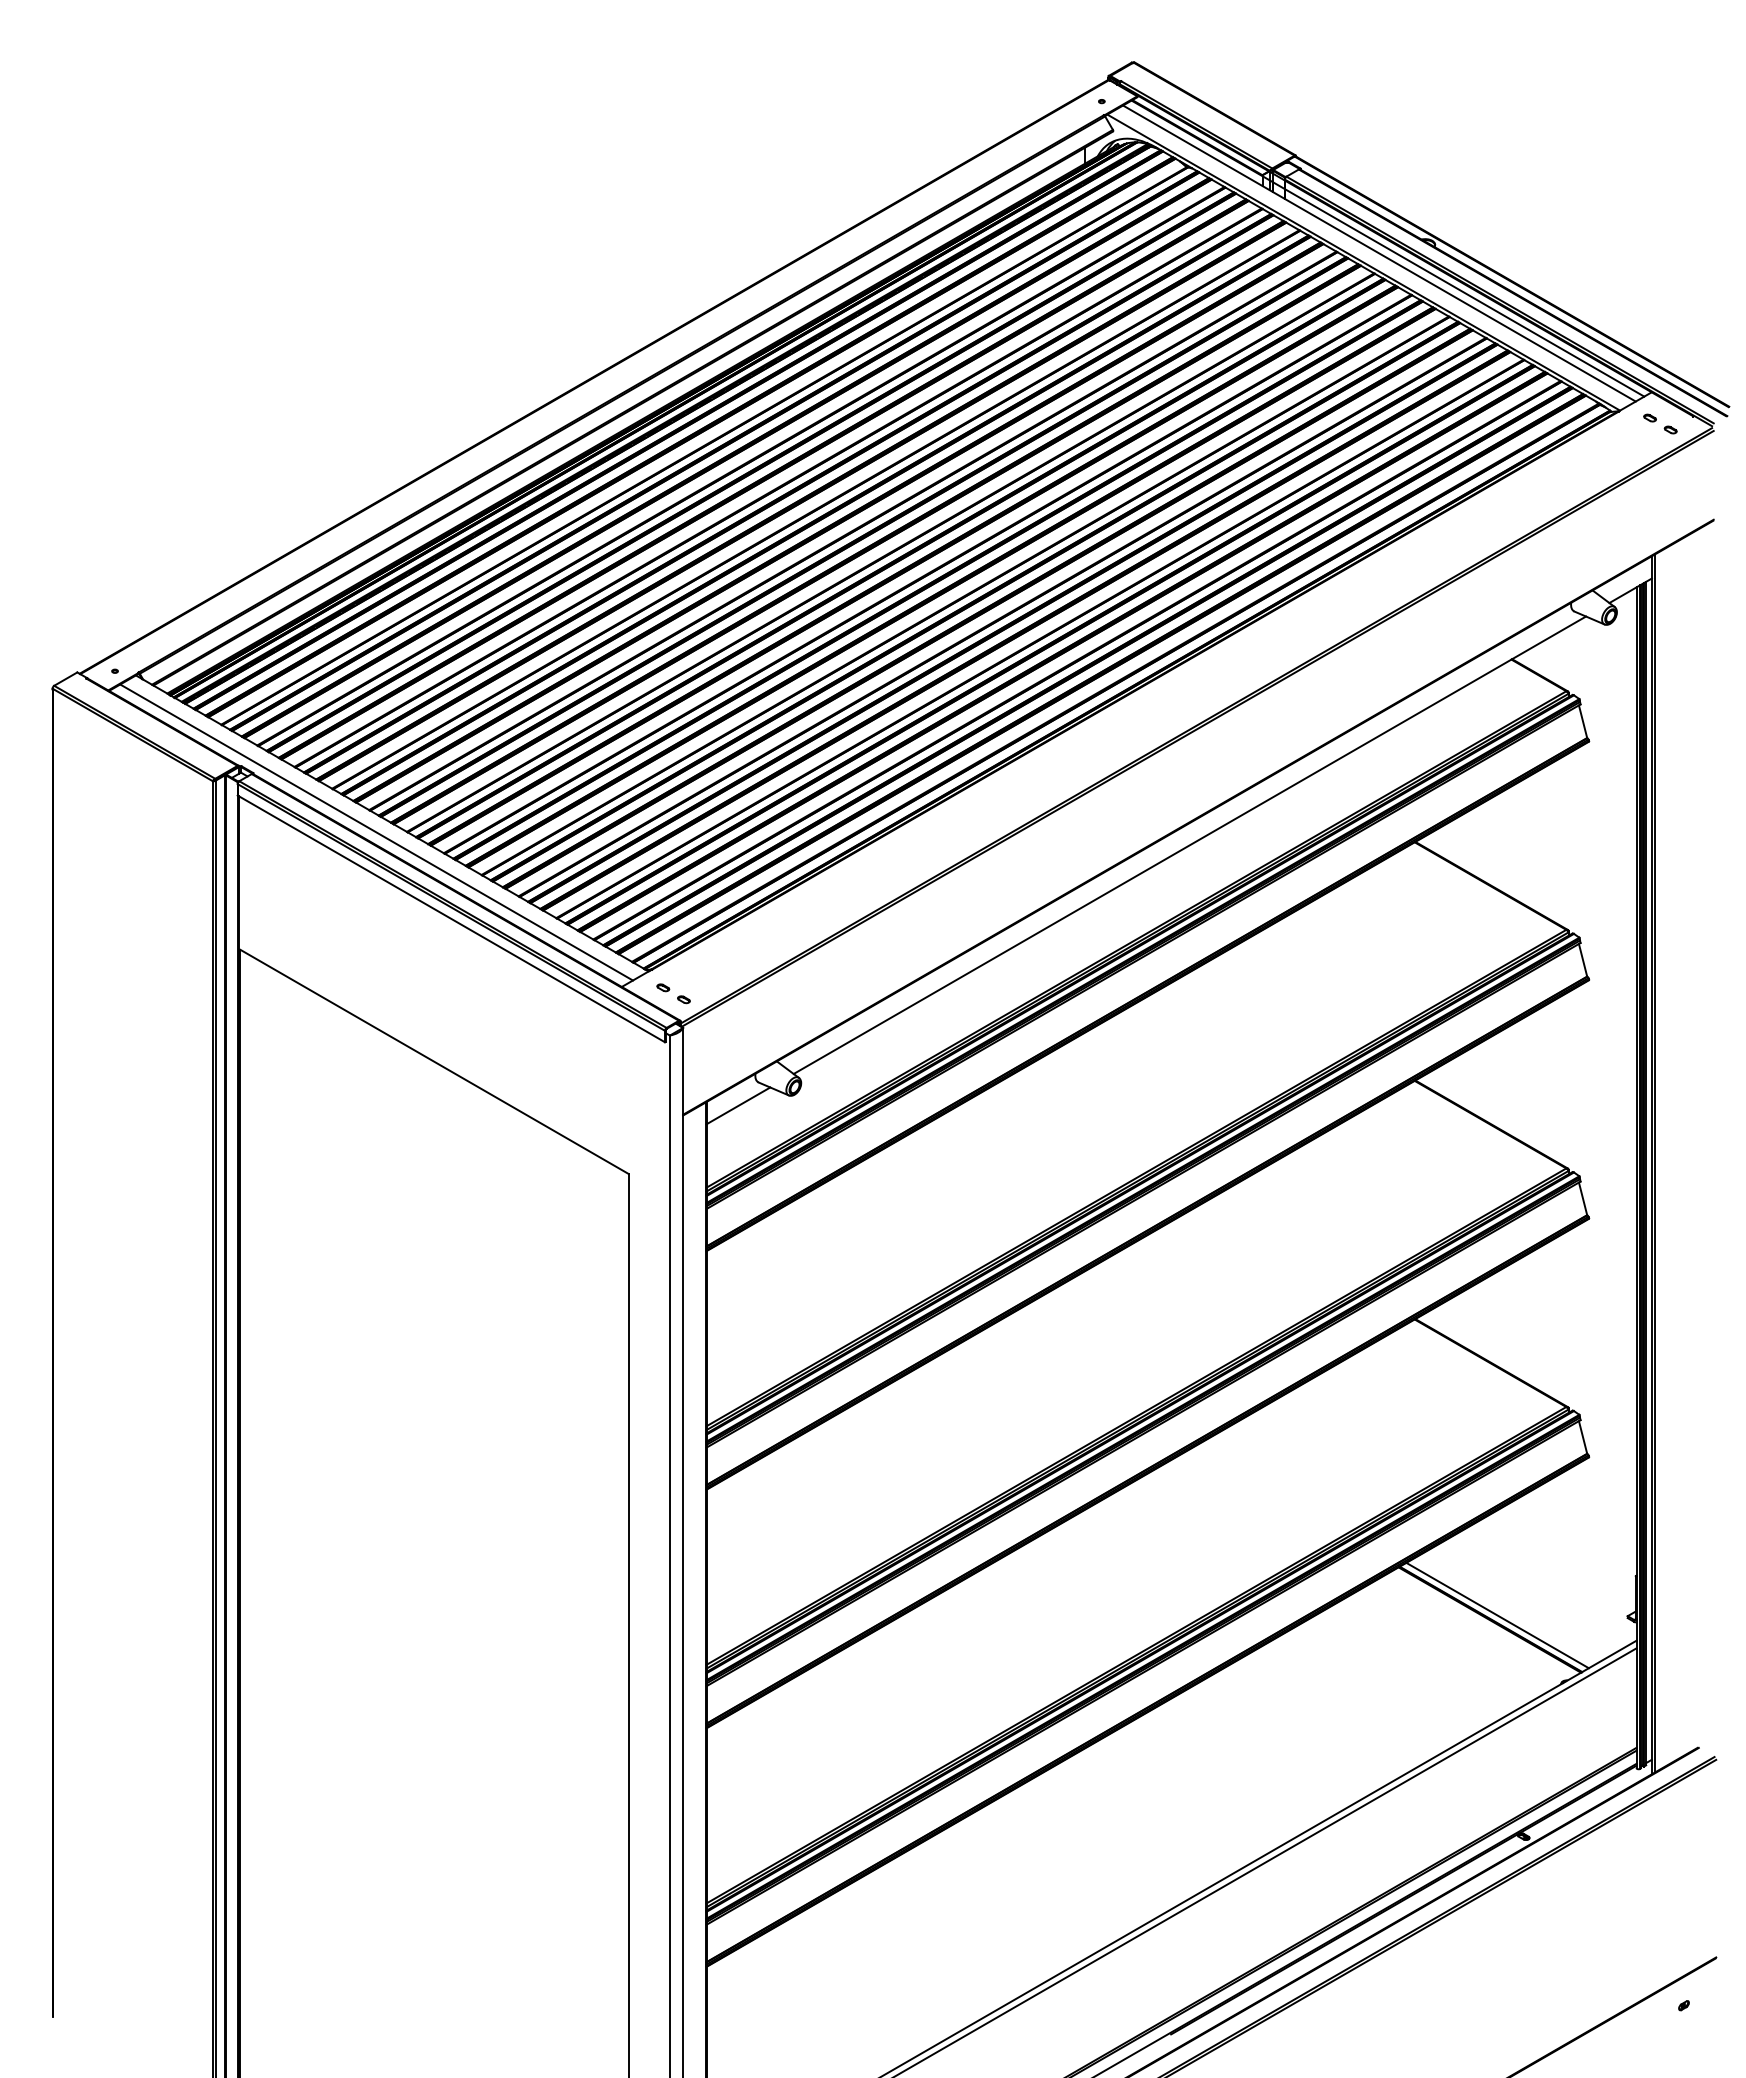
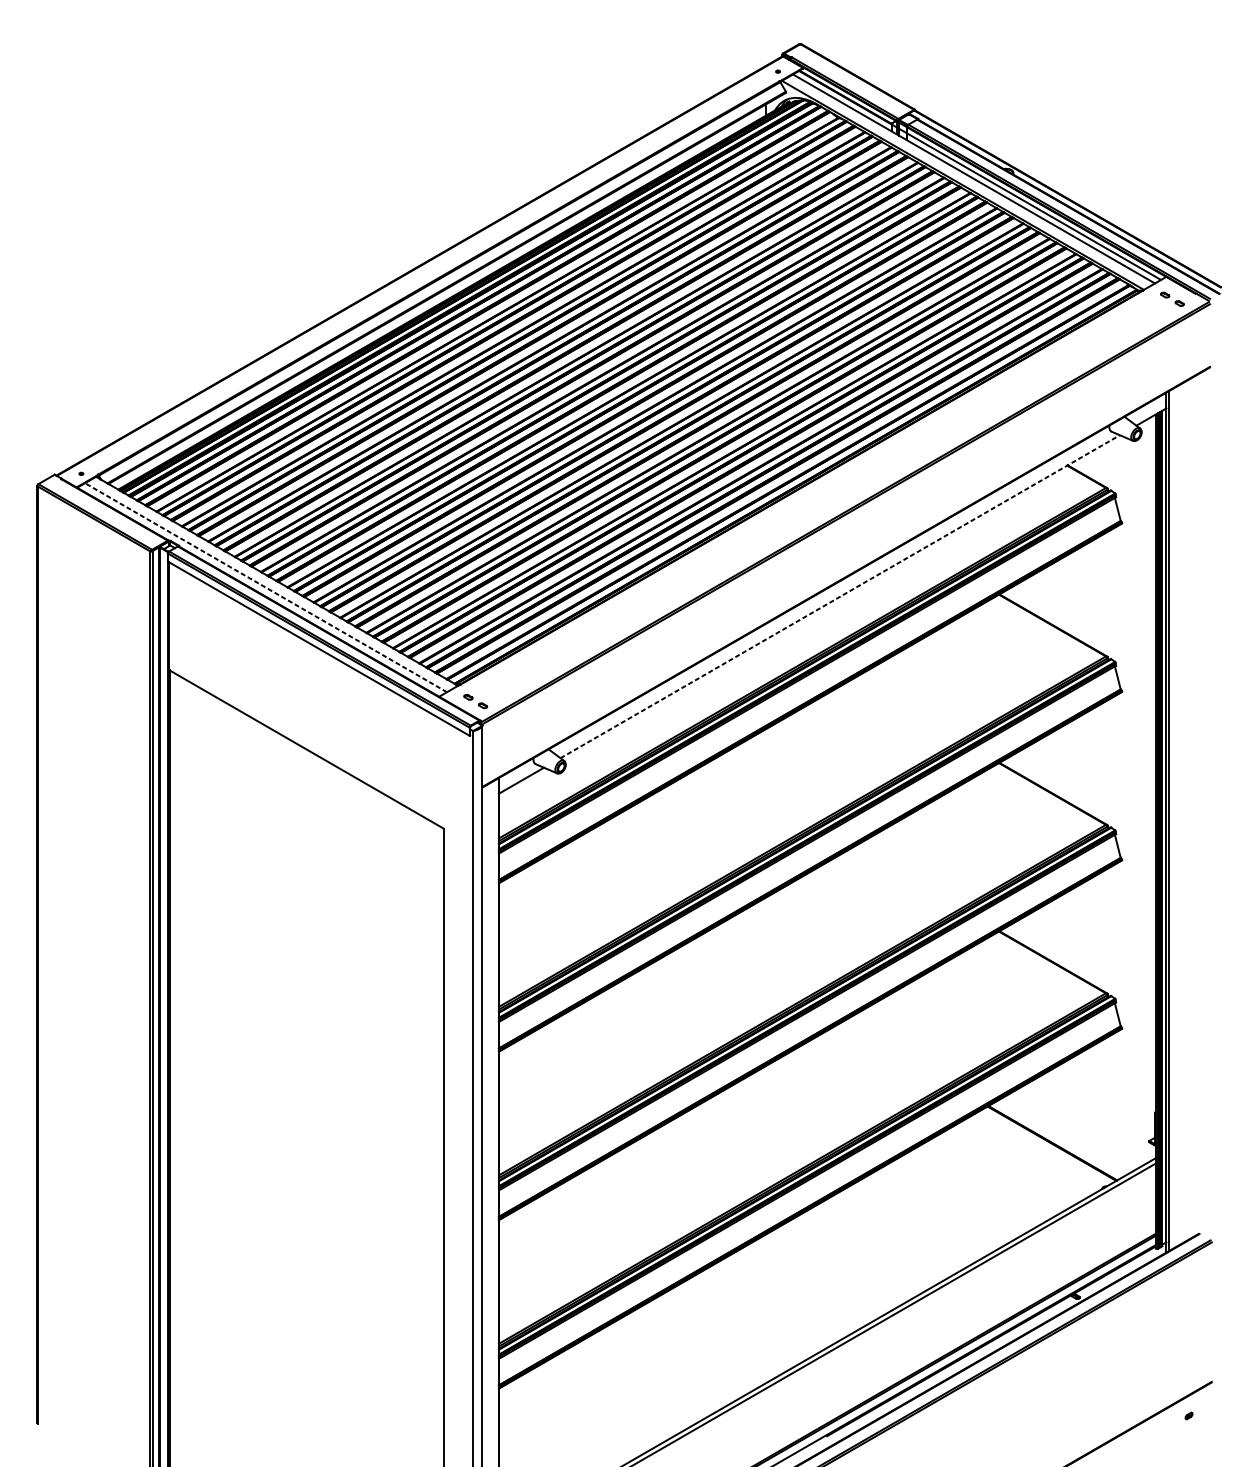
line: (376, 832) -> (265, 587), solid -> dashed
line: (1190, 845) -> (840, 596), solid -> dashed
line: (1497, 1615) -> (1057, 1140), removed

